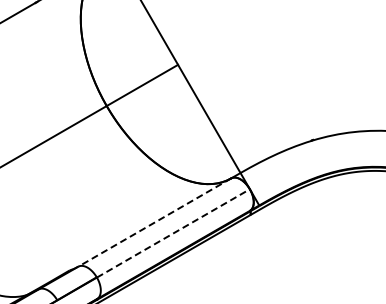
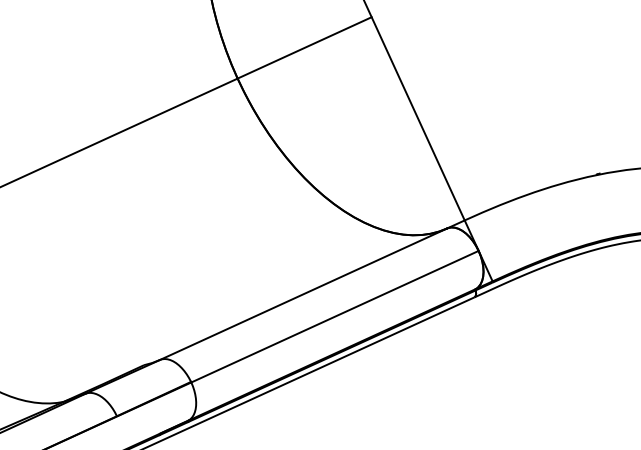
line: (154, 222) -> (303, 294), dashed -> solid
line: (173, 233) -> (335, 316), dashed -> solid

